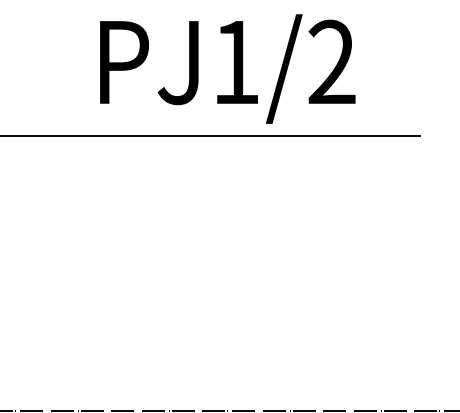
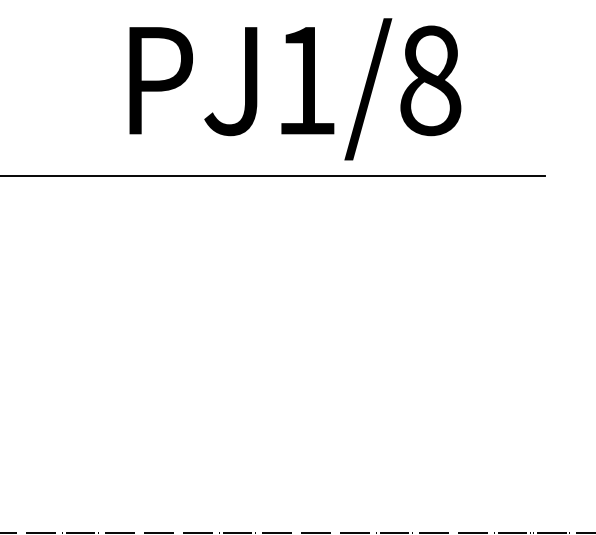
text: (332, 62) -> (430, 80), PJ1/2 -> PJ1/8

